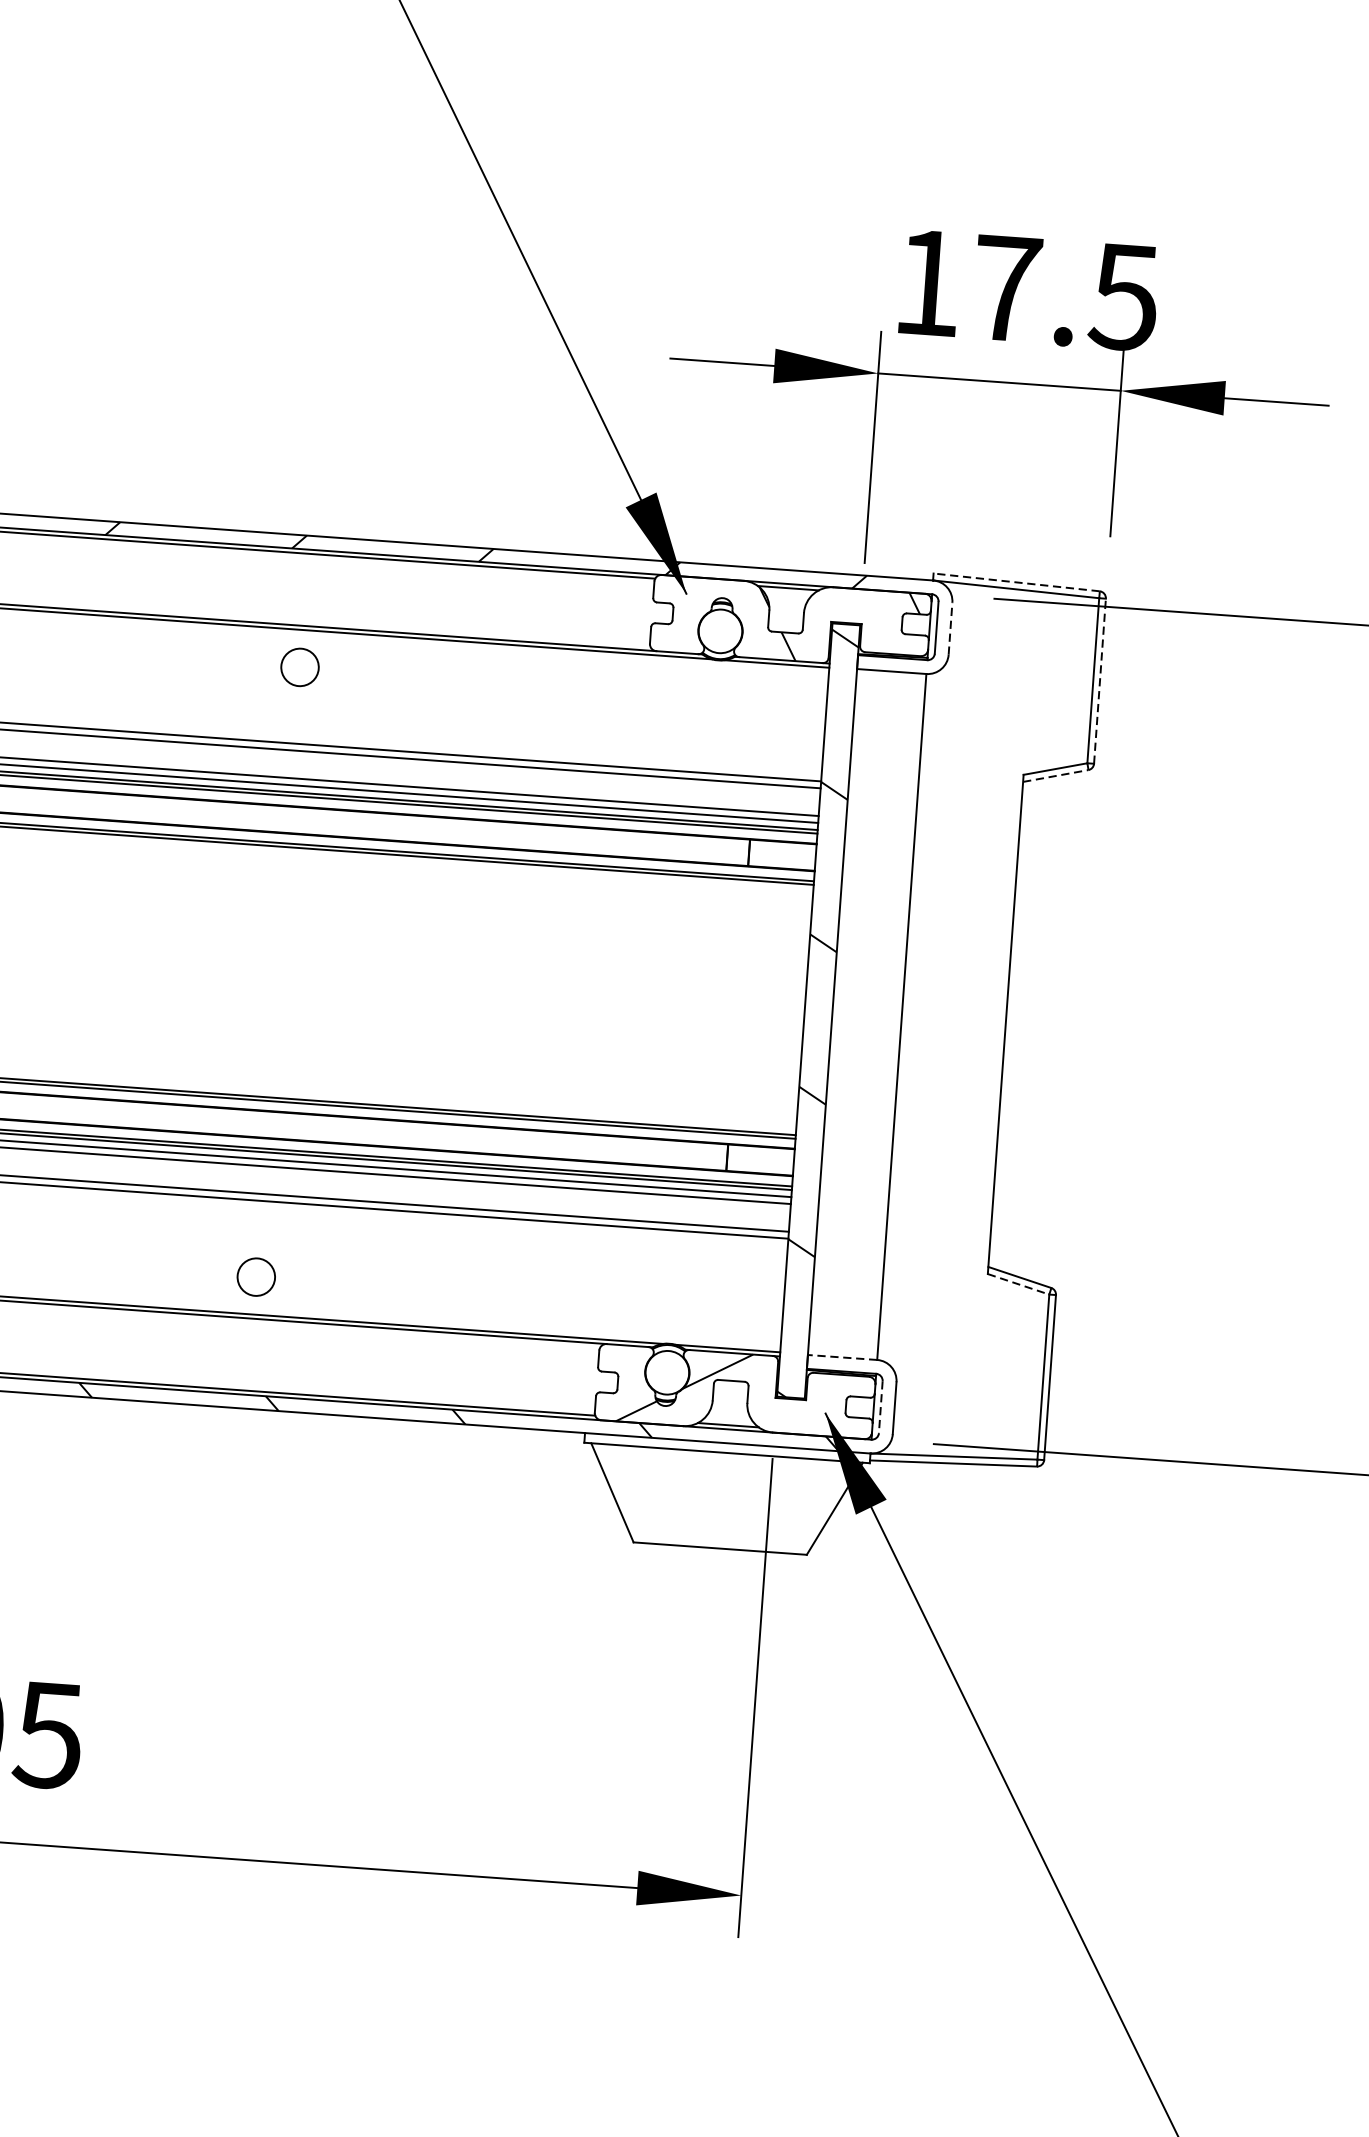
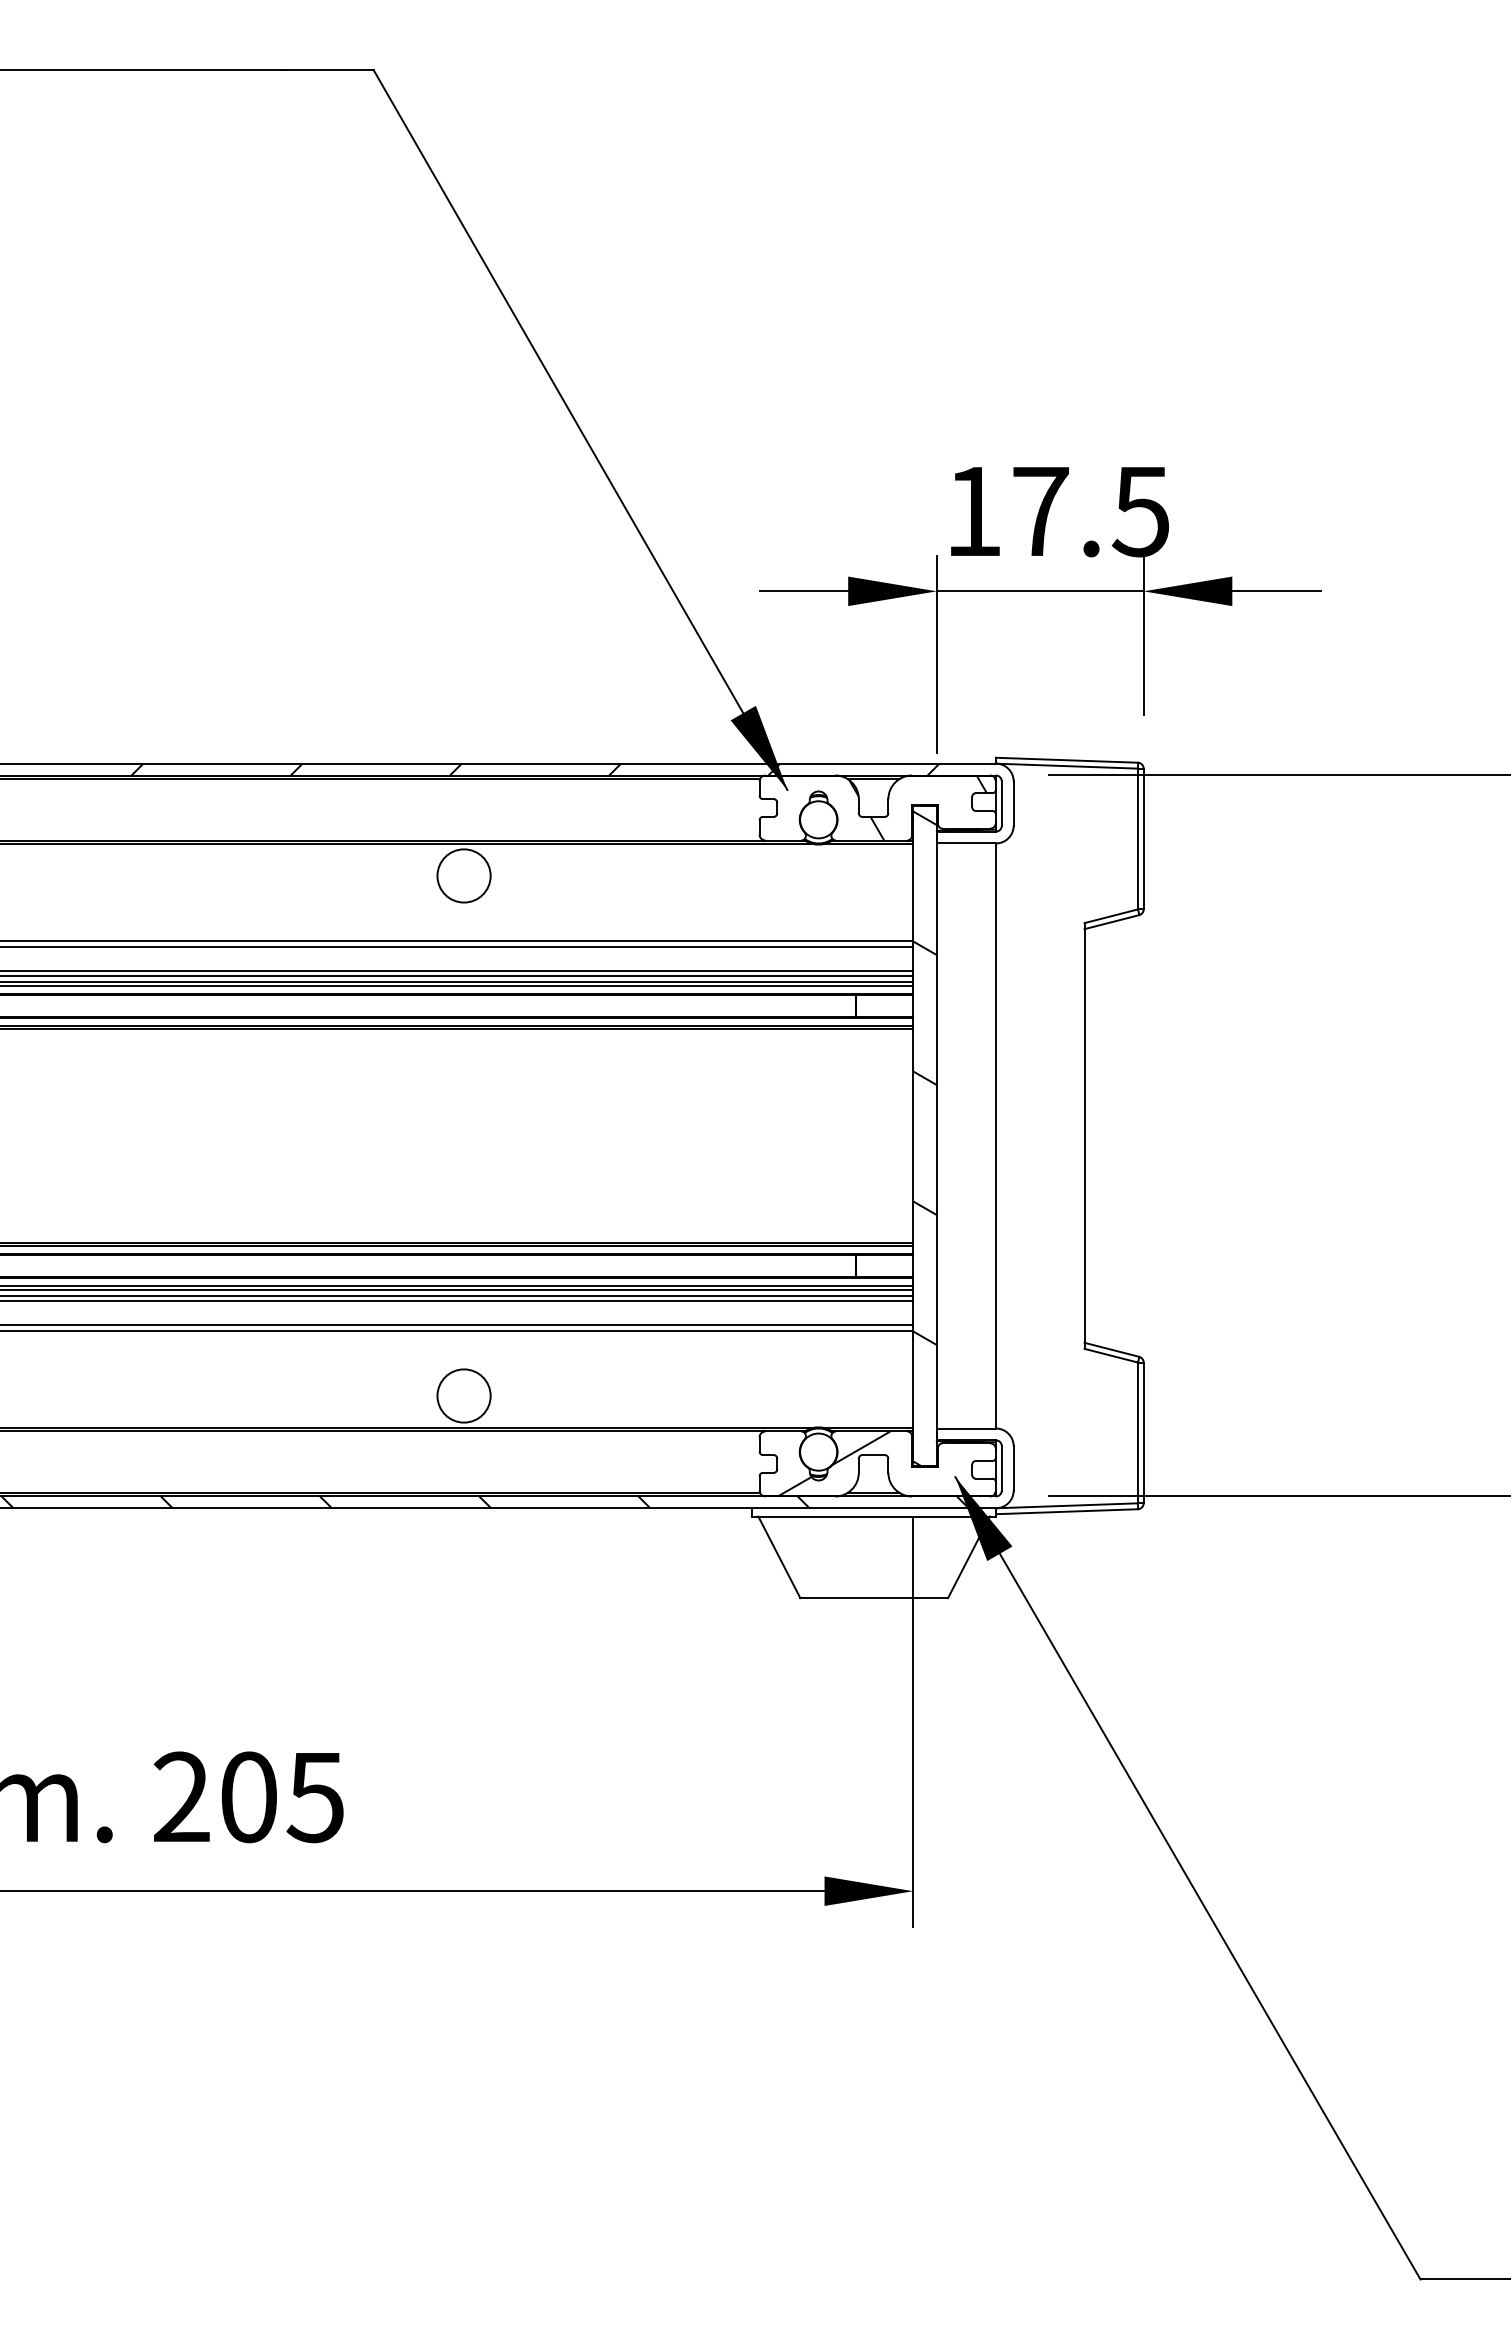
line: (1016, 582) -> (1066, 760), dashed -> solid
line: (950, 628) -> (1013, 803), dashed -> solid
circle: (299, 666) -> (463, 875), size x1.67
line: (1099, 680) -> (1143, 838), dashed -> solid
line: (1056, 776) -> (1112, 922), dashed -> solid
circle: (255, 1276) -> (463, 1395), size x1.67
line: (1018, 1284) -> (1111, 1355), dashed -> solid
line: (842, 1357) -> (966, 1428), dashed -> solid
line: (880, 1407) -> (1001, 1468), dashed -> solid

